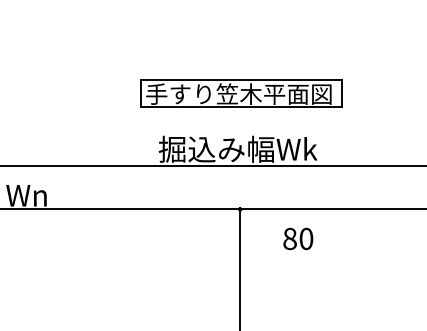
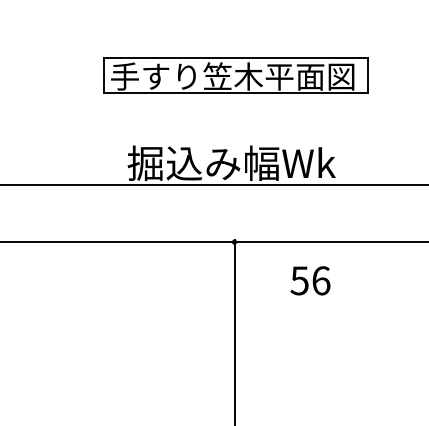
part: (241, 93) -> (236, 75), moved
text: (298, 238) -> (310, 280), 80 -> 56

